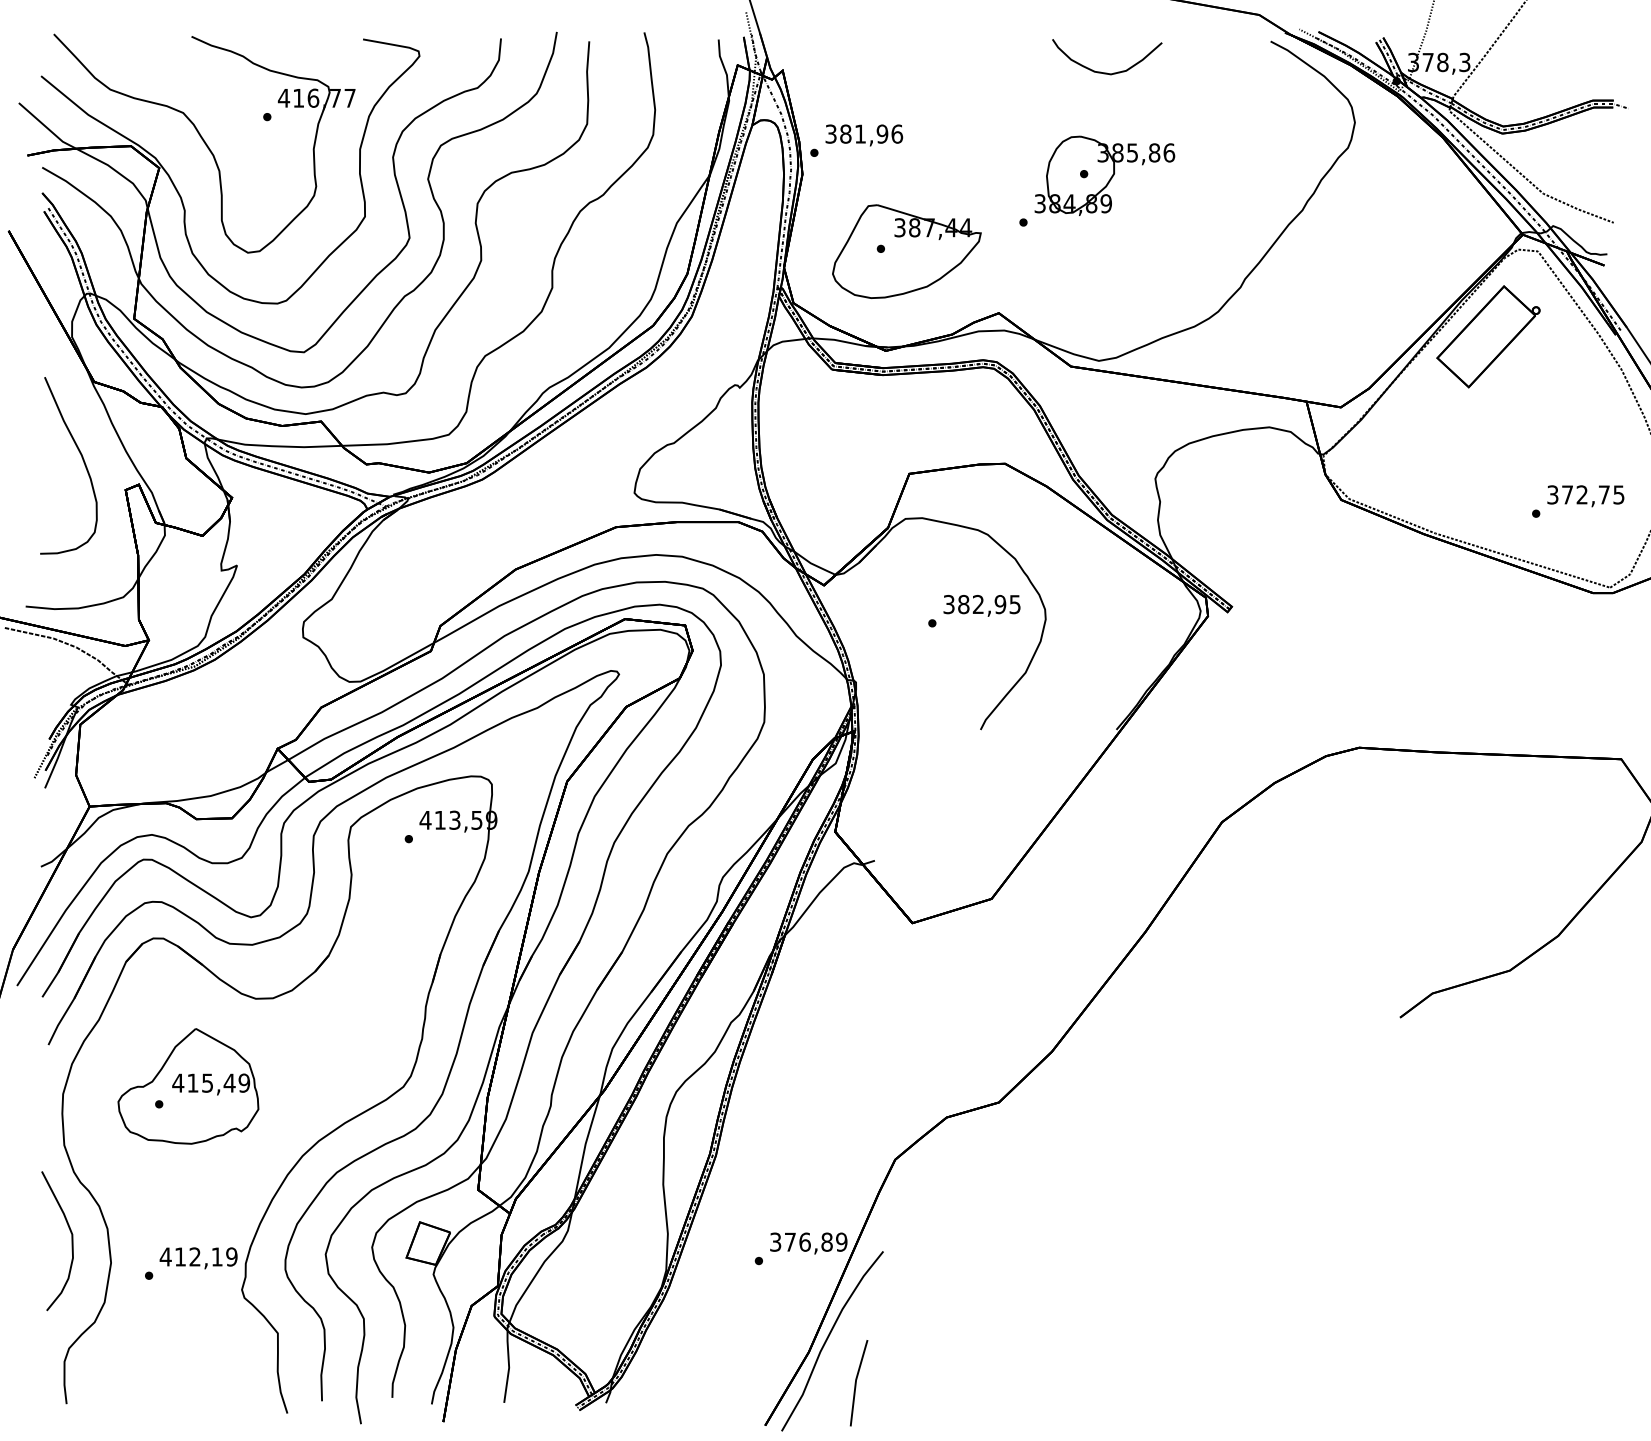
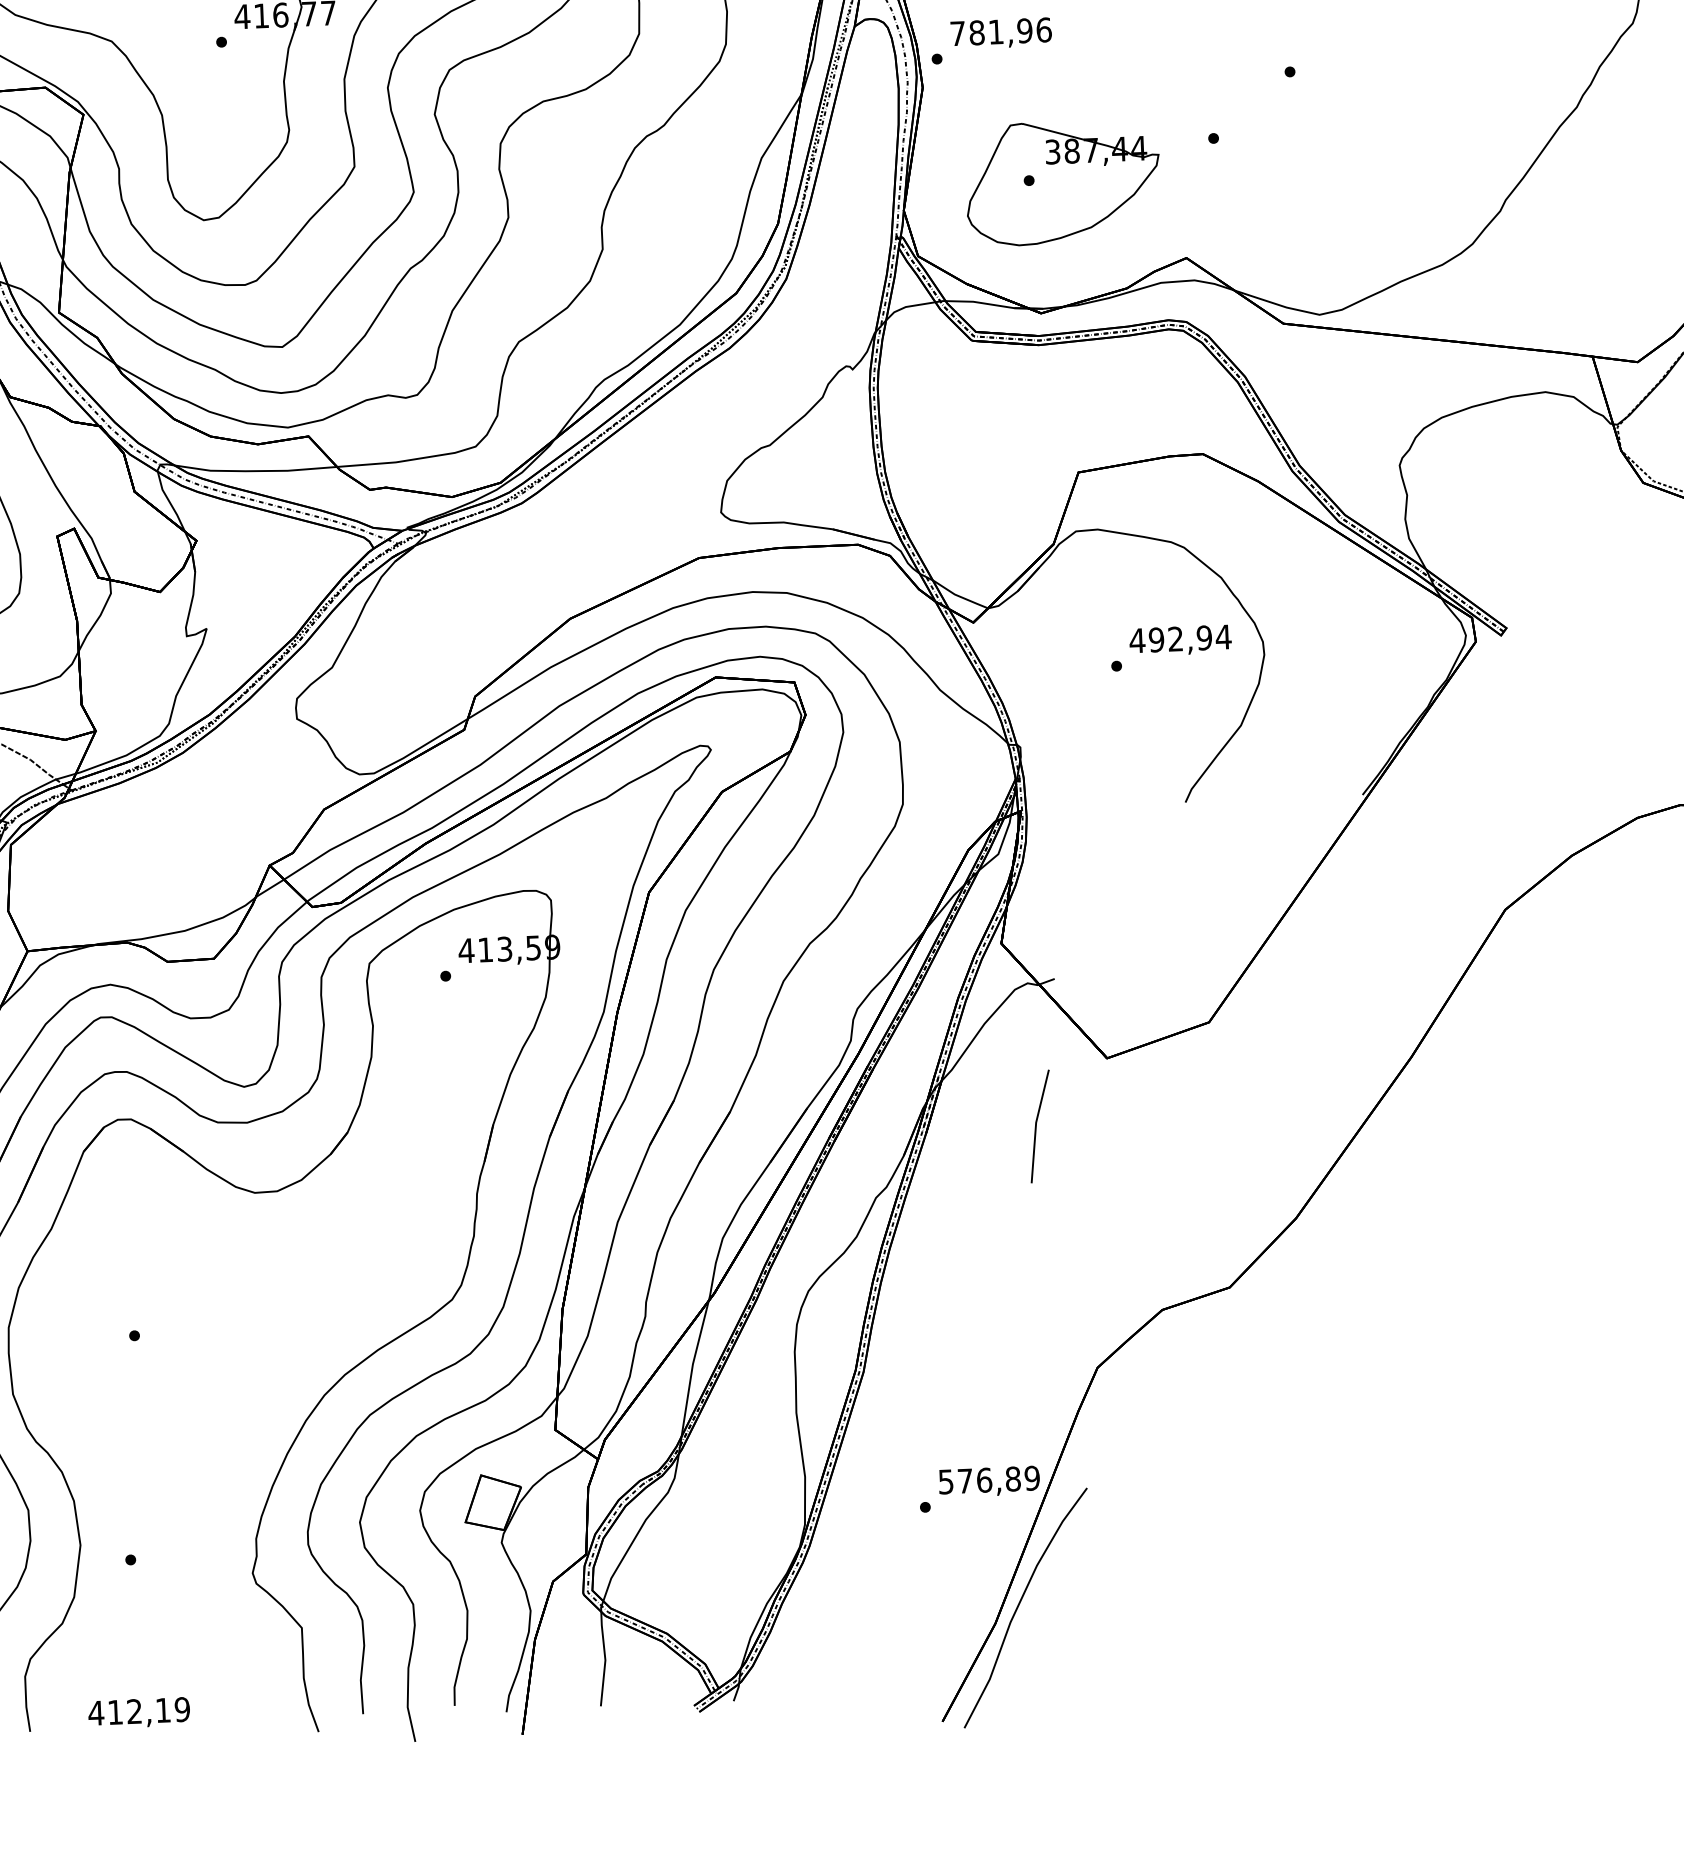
text: (830, 133) -> (957, 32), 381,96 -> 781,96
part: (1104, 175) -> (1316, 72), removed
text: (982, 604) -> (1181, 638), 382,95 -> 492,94
part: (188, 1086) -> (171, 1310), removed
text: (775, 1241) -> (945, 1480), 376,89 -> 576,89
text: (198, 1258) -> (139, 1713), moved
line: (856, 1383) -> (1036, 1127), moved

